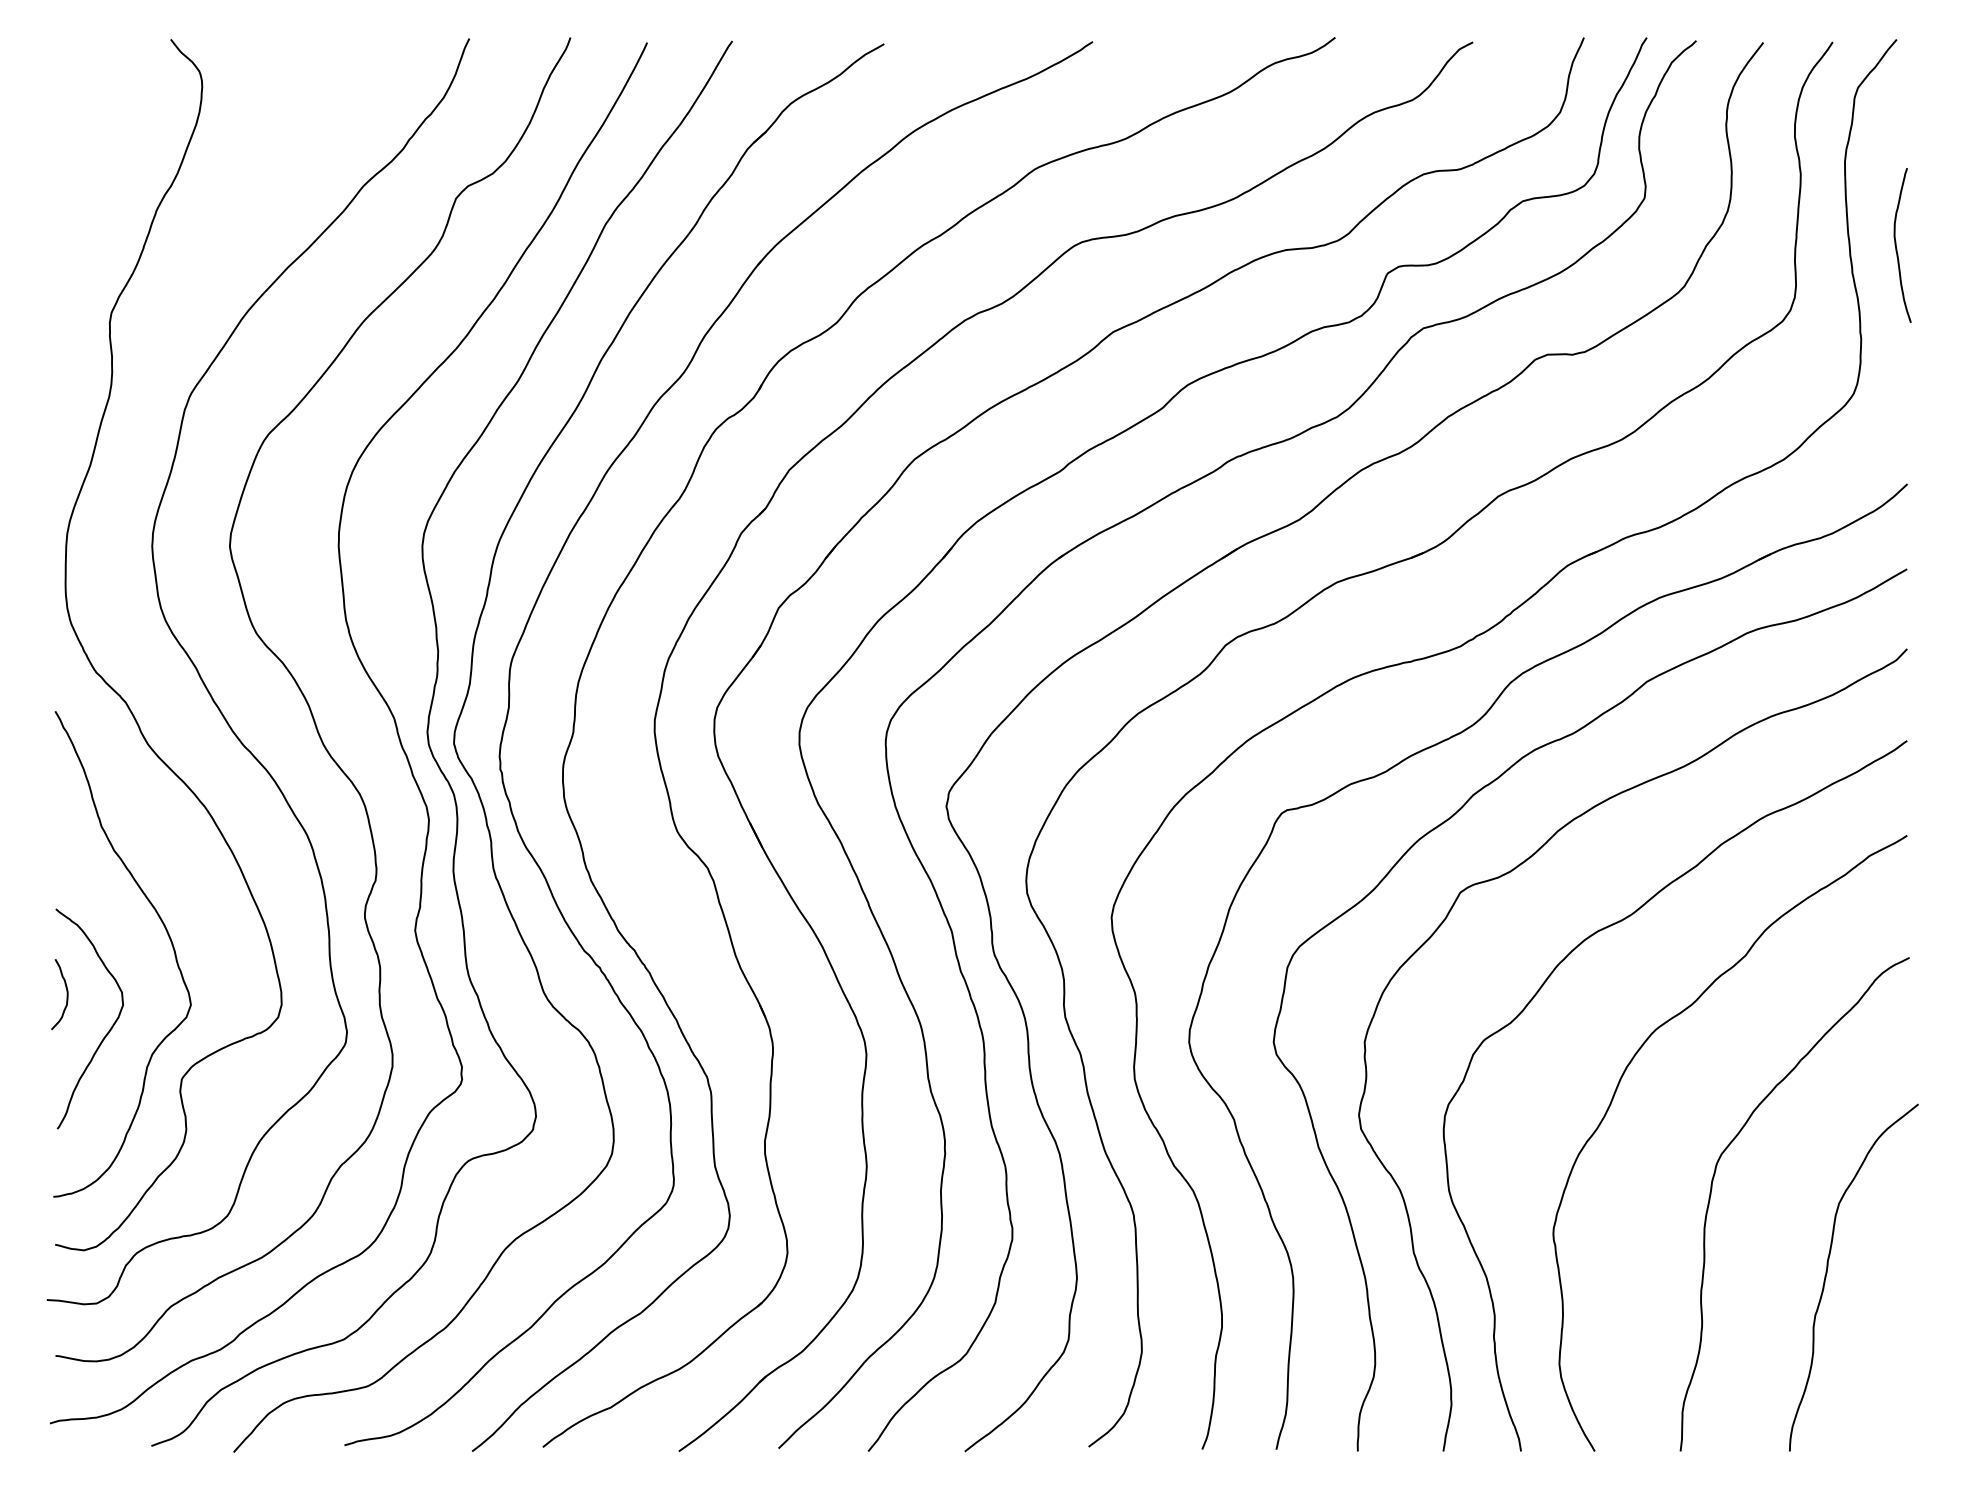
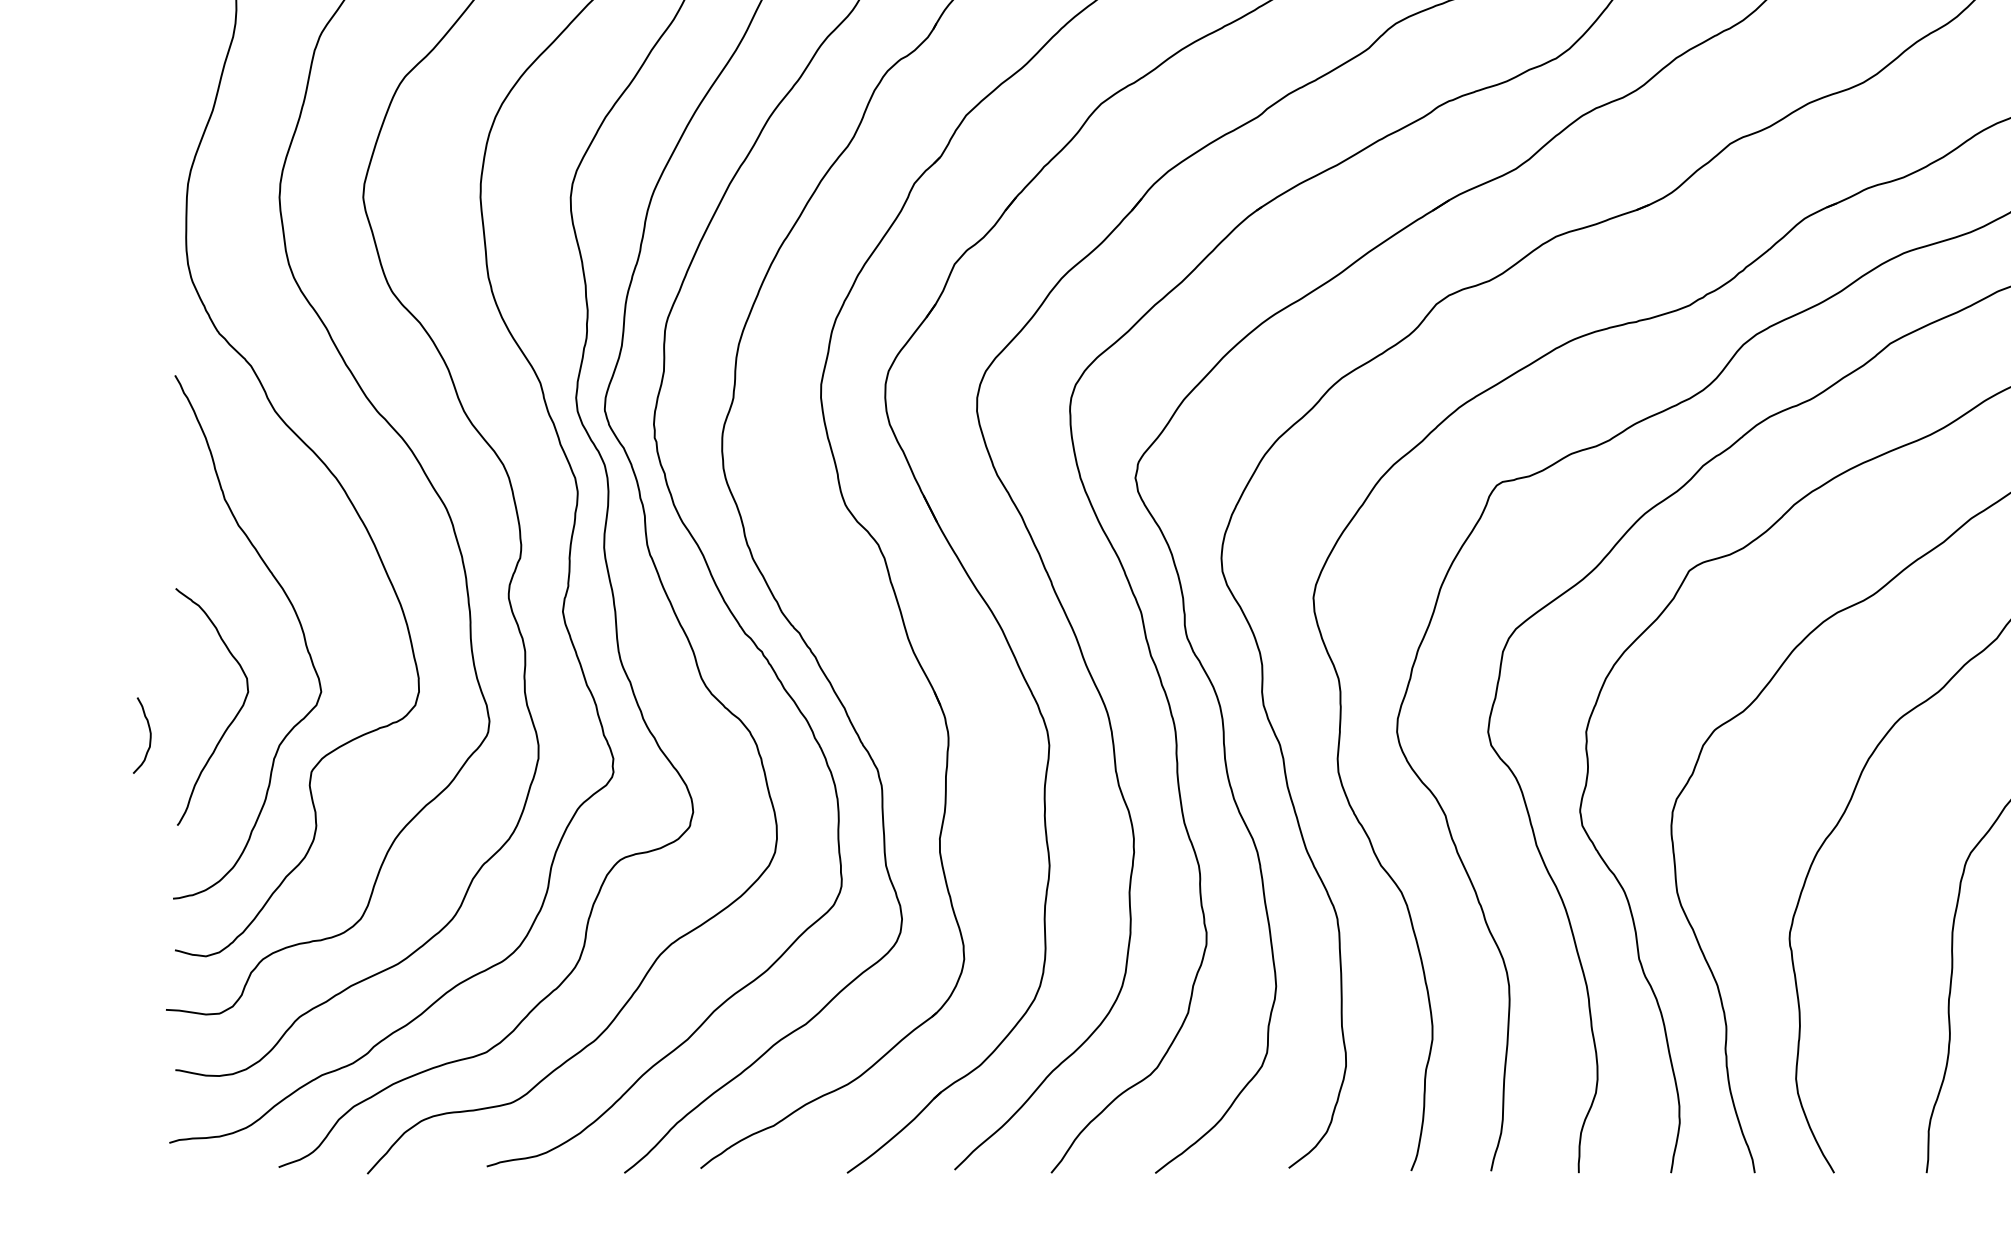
curve: (66, 994) -> (149, 735), moved

